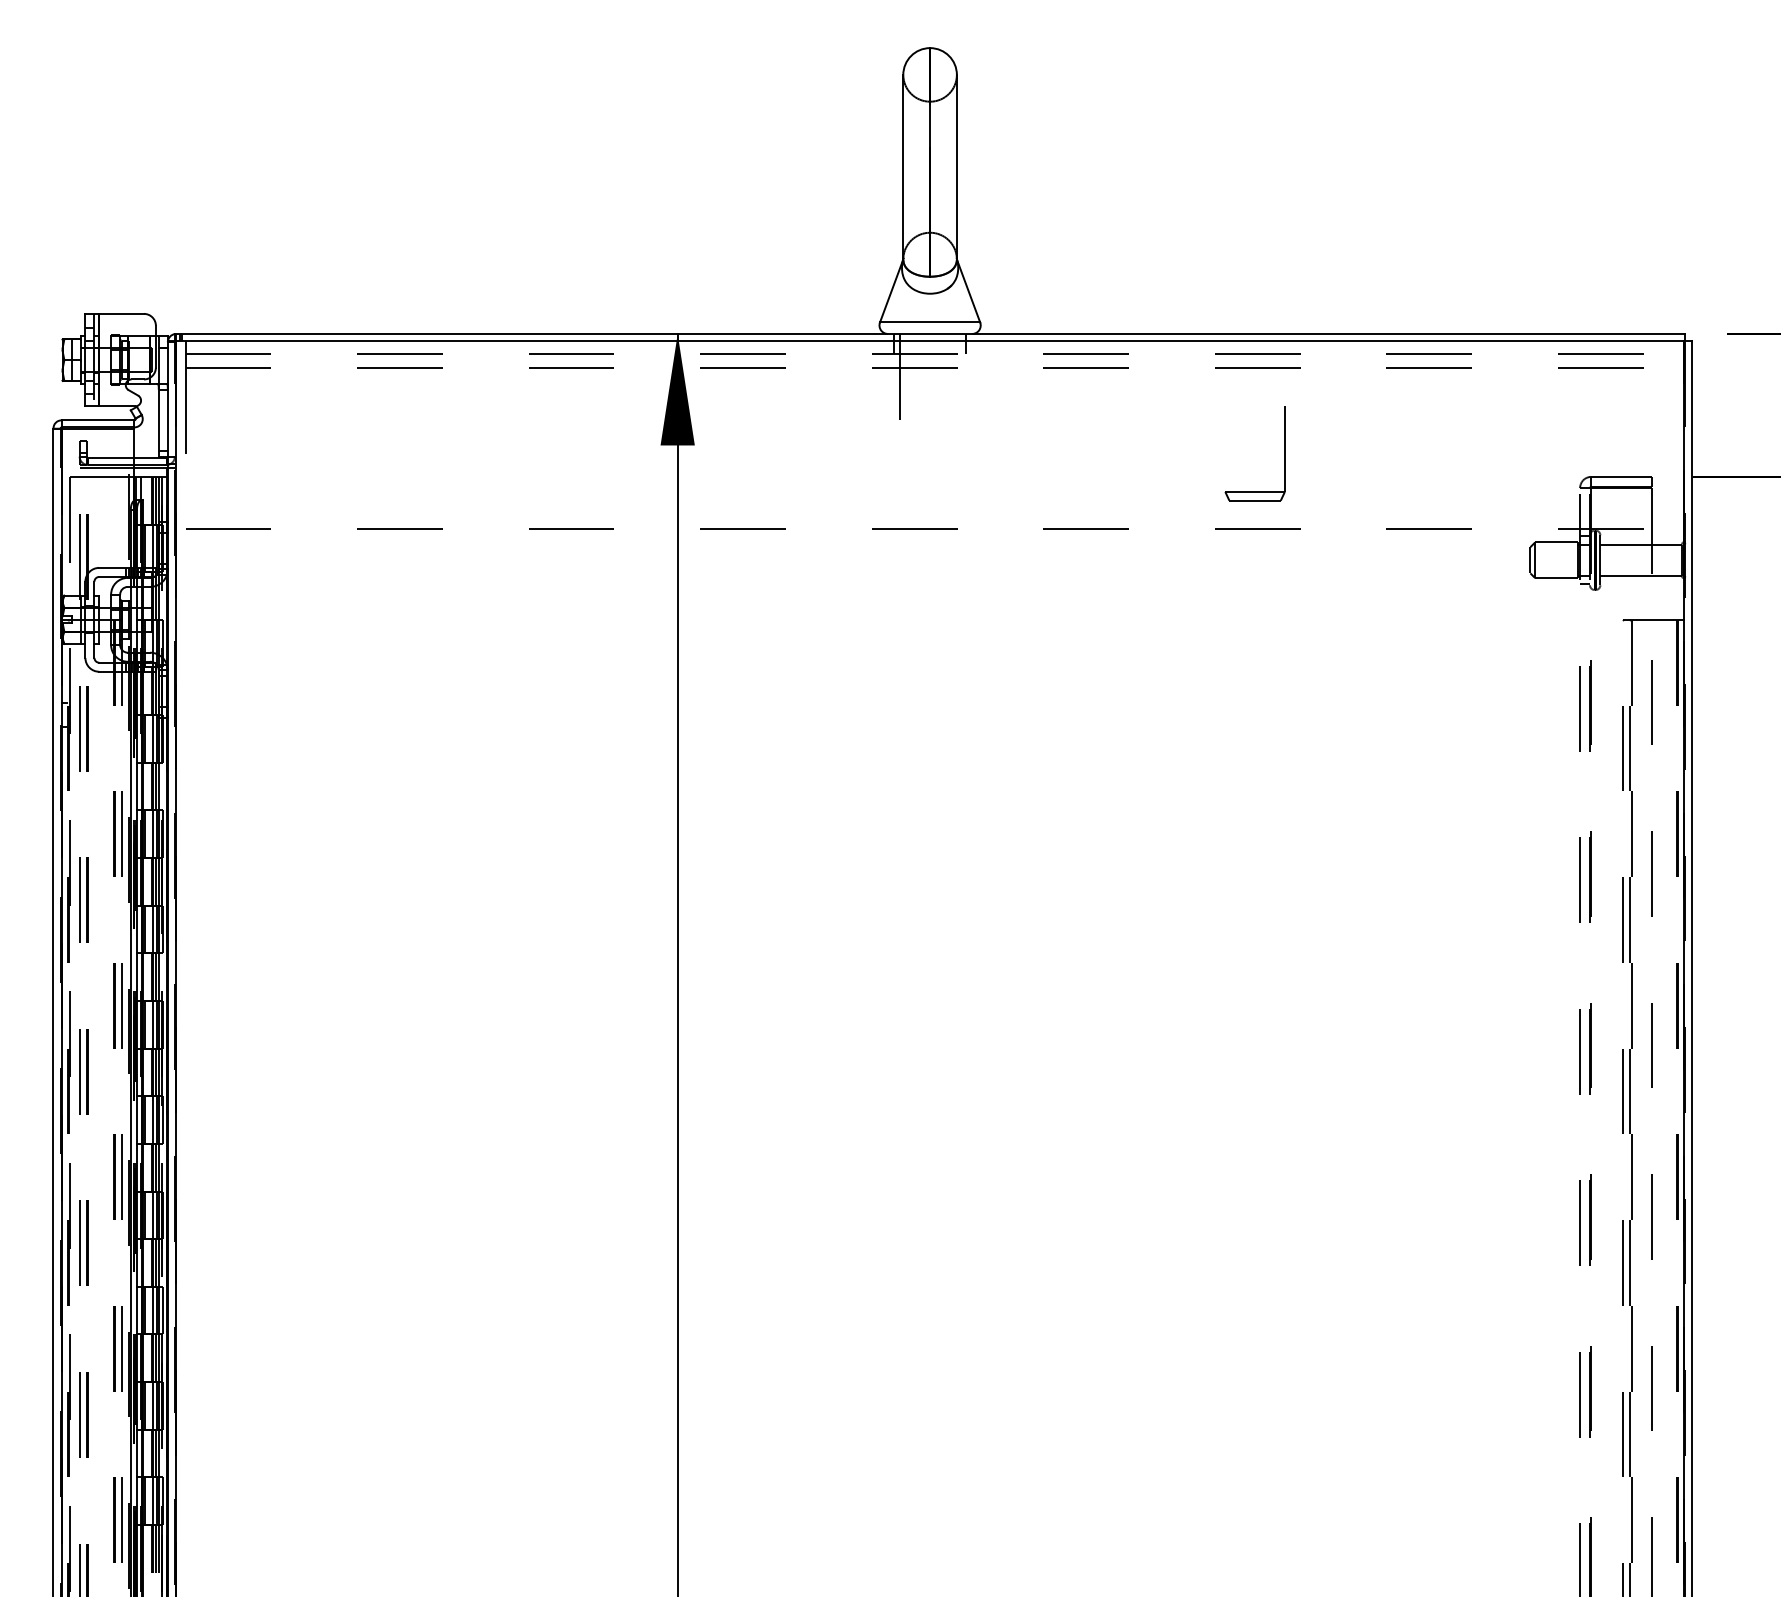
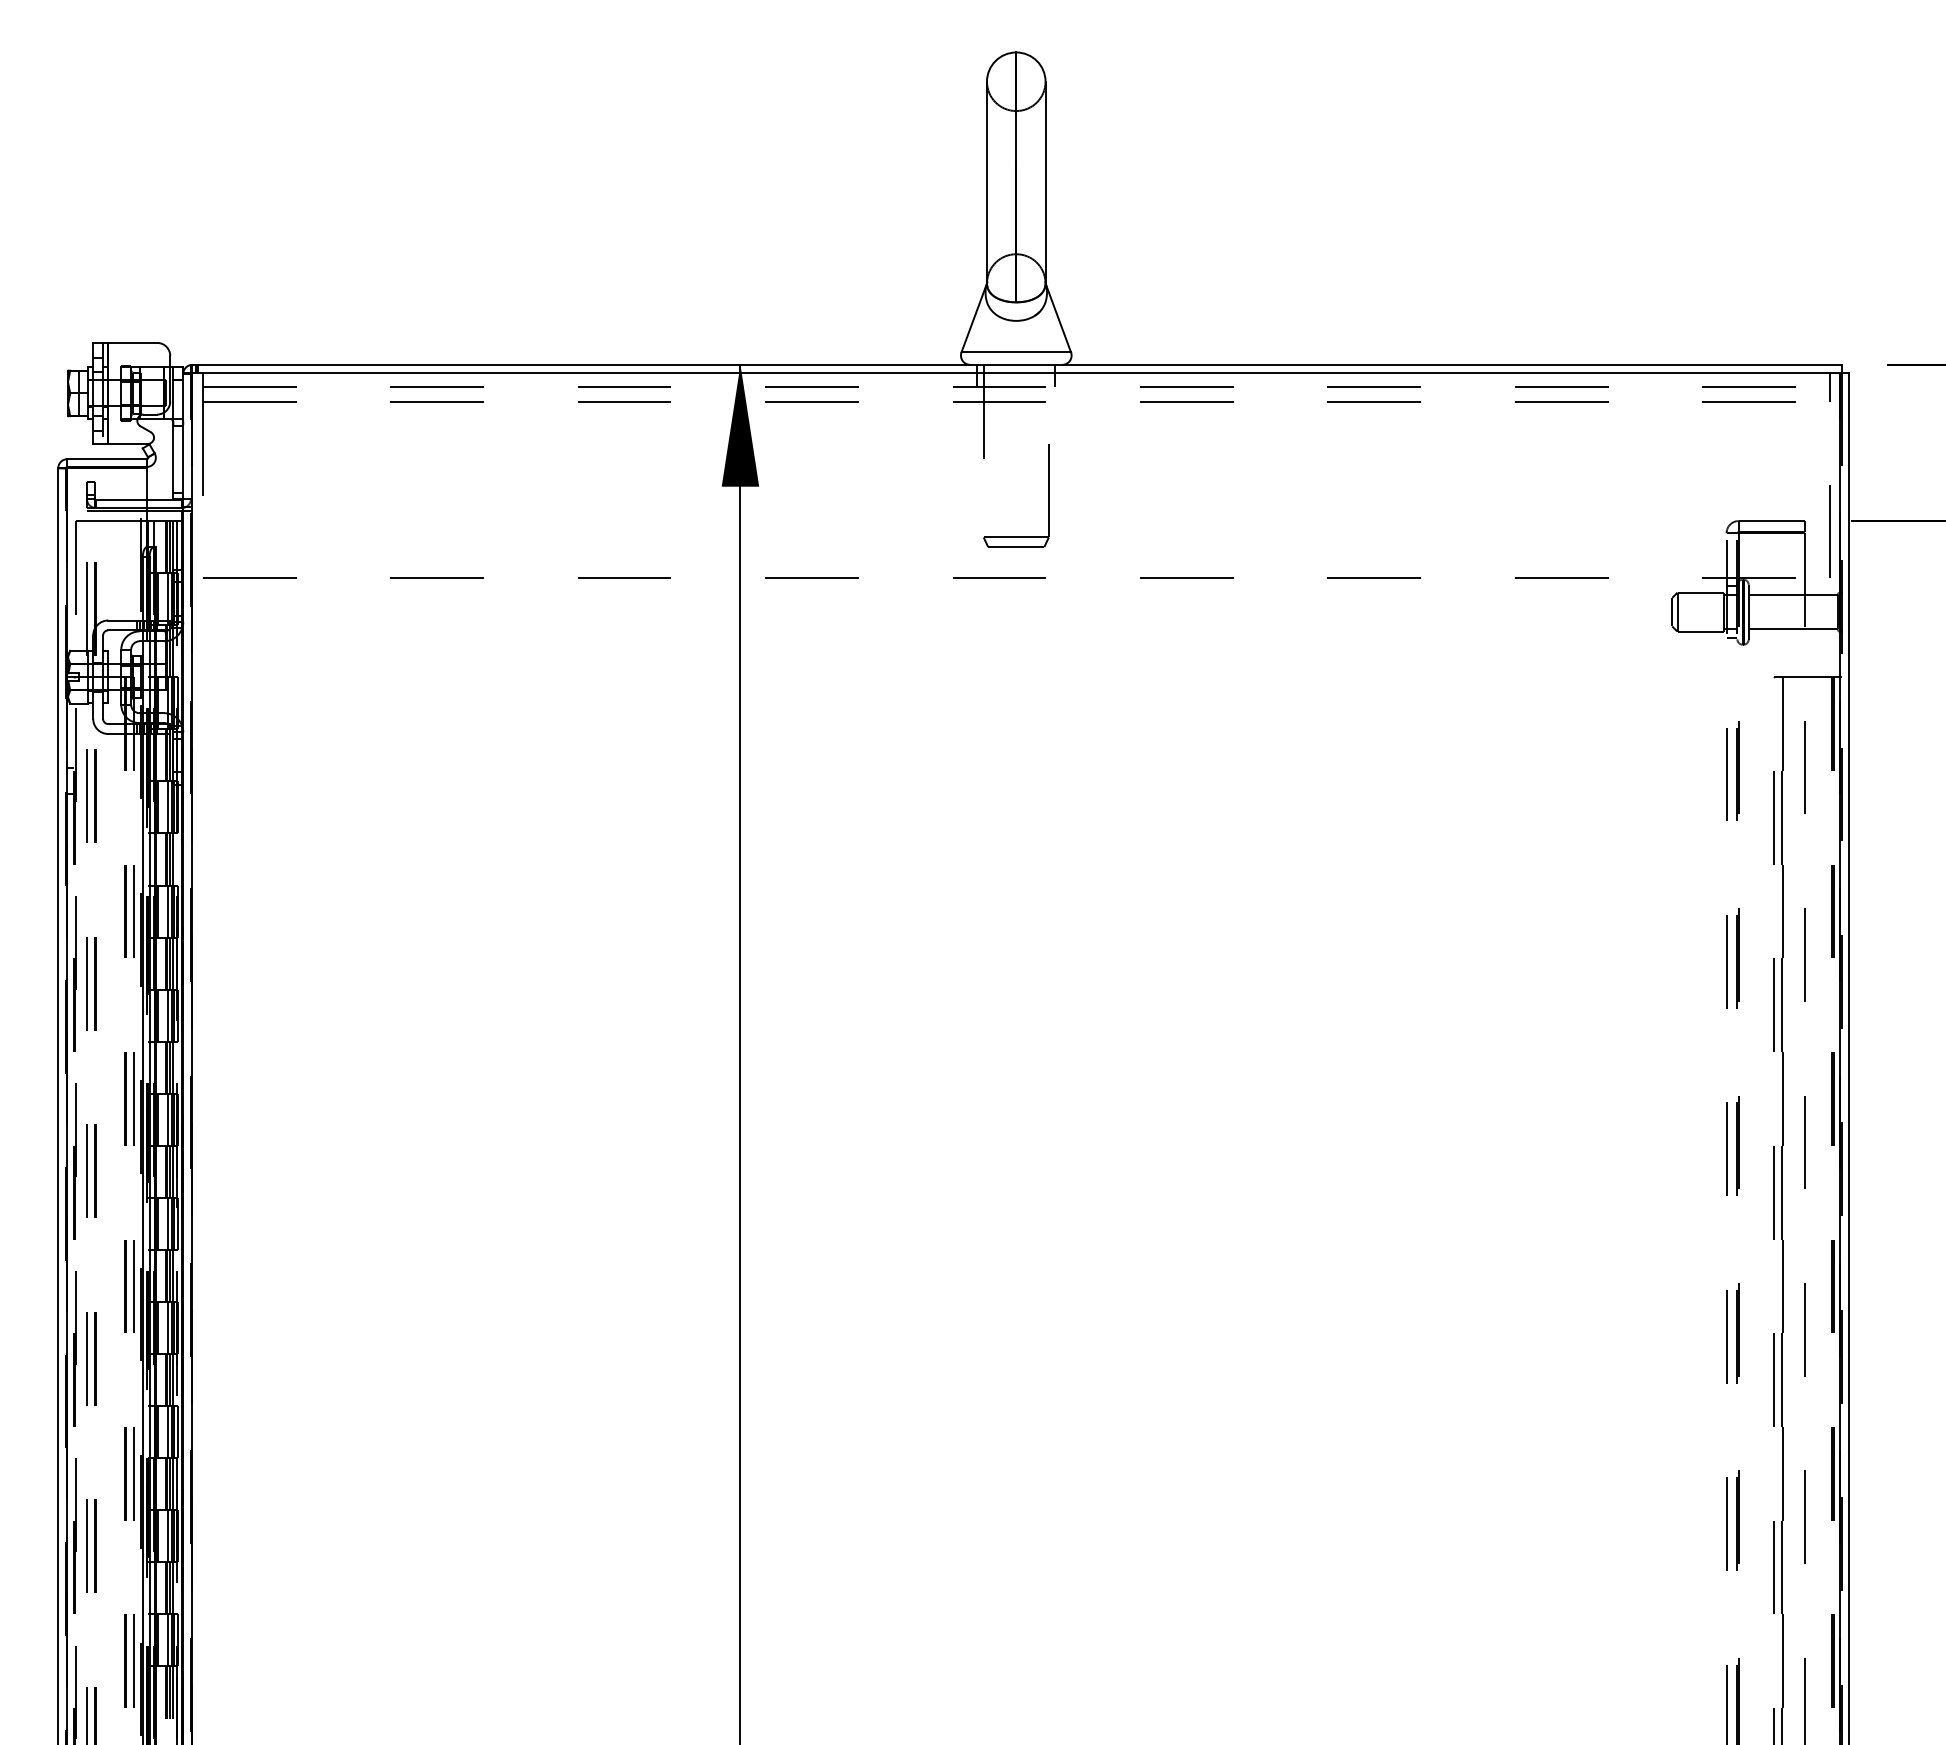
line: (1674, 354) -> (1829, 387), added
part: (1284, 453) -> (1048, 495), moved
line: (1674, 486) -> (1829, 531), added

